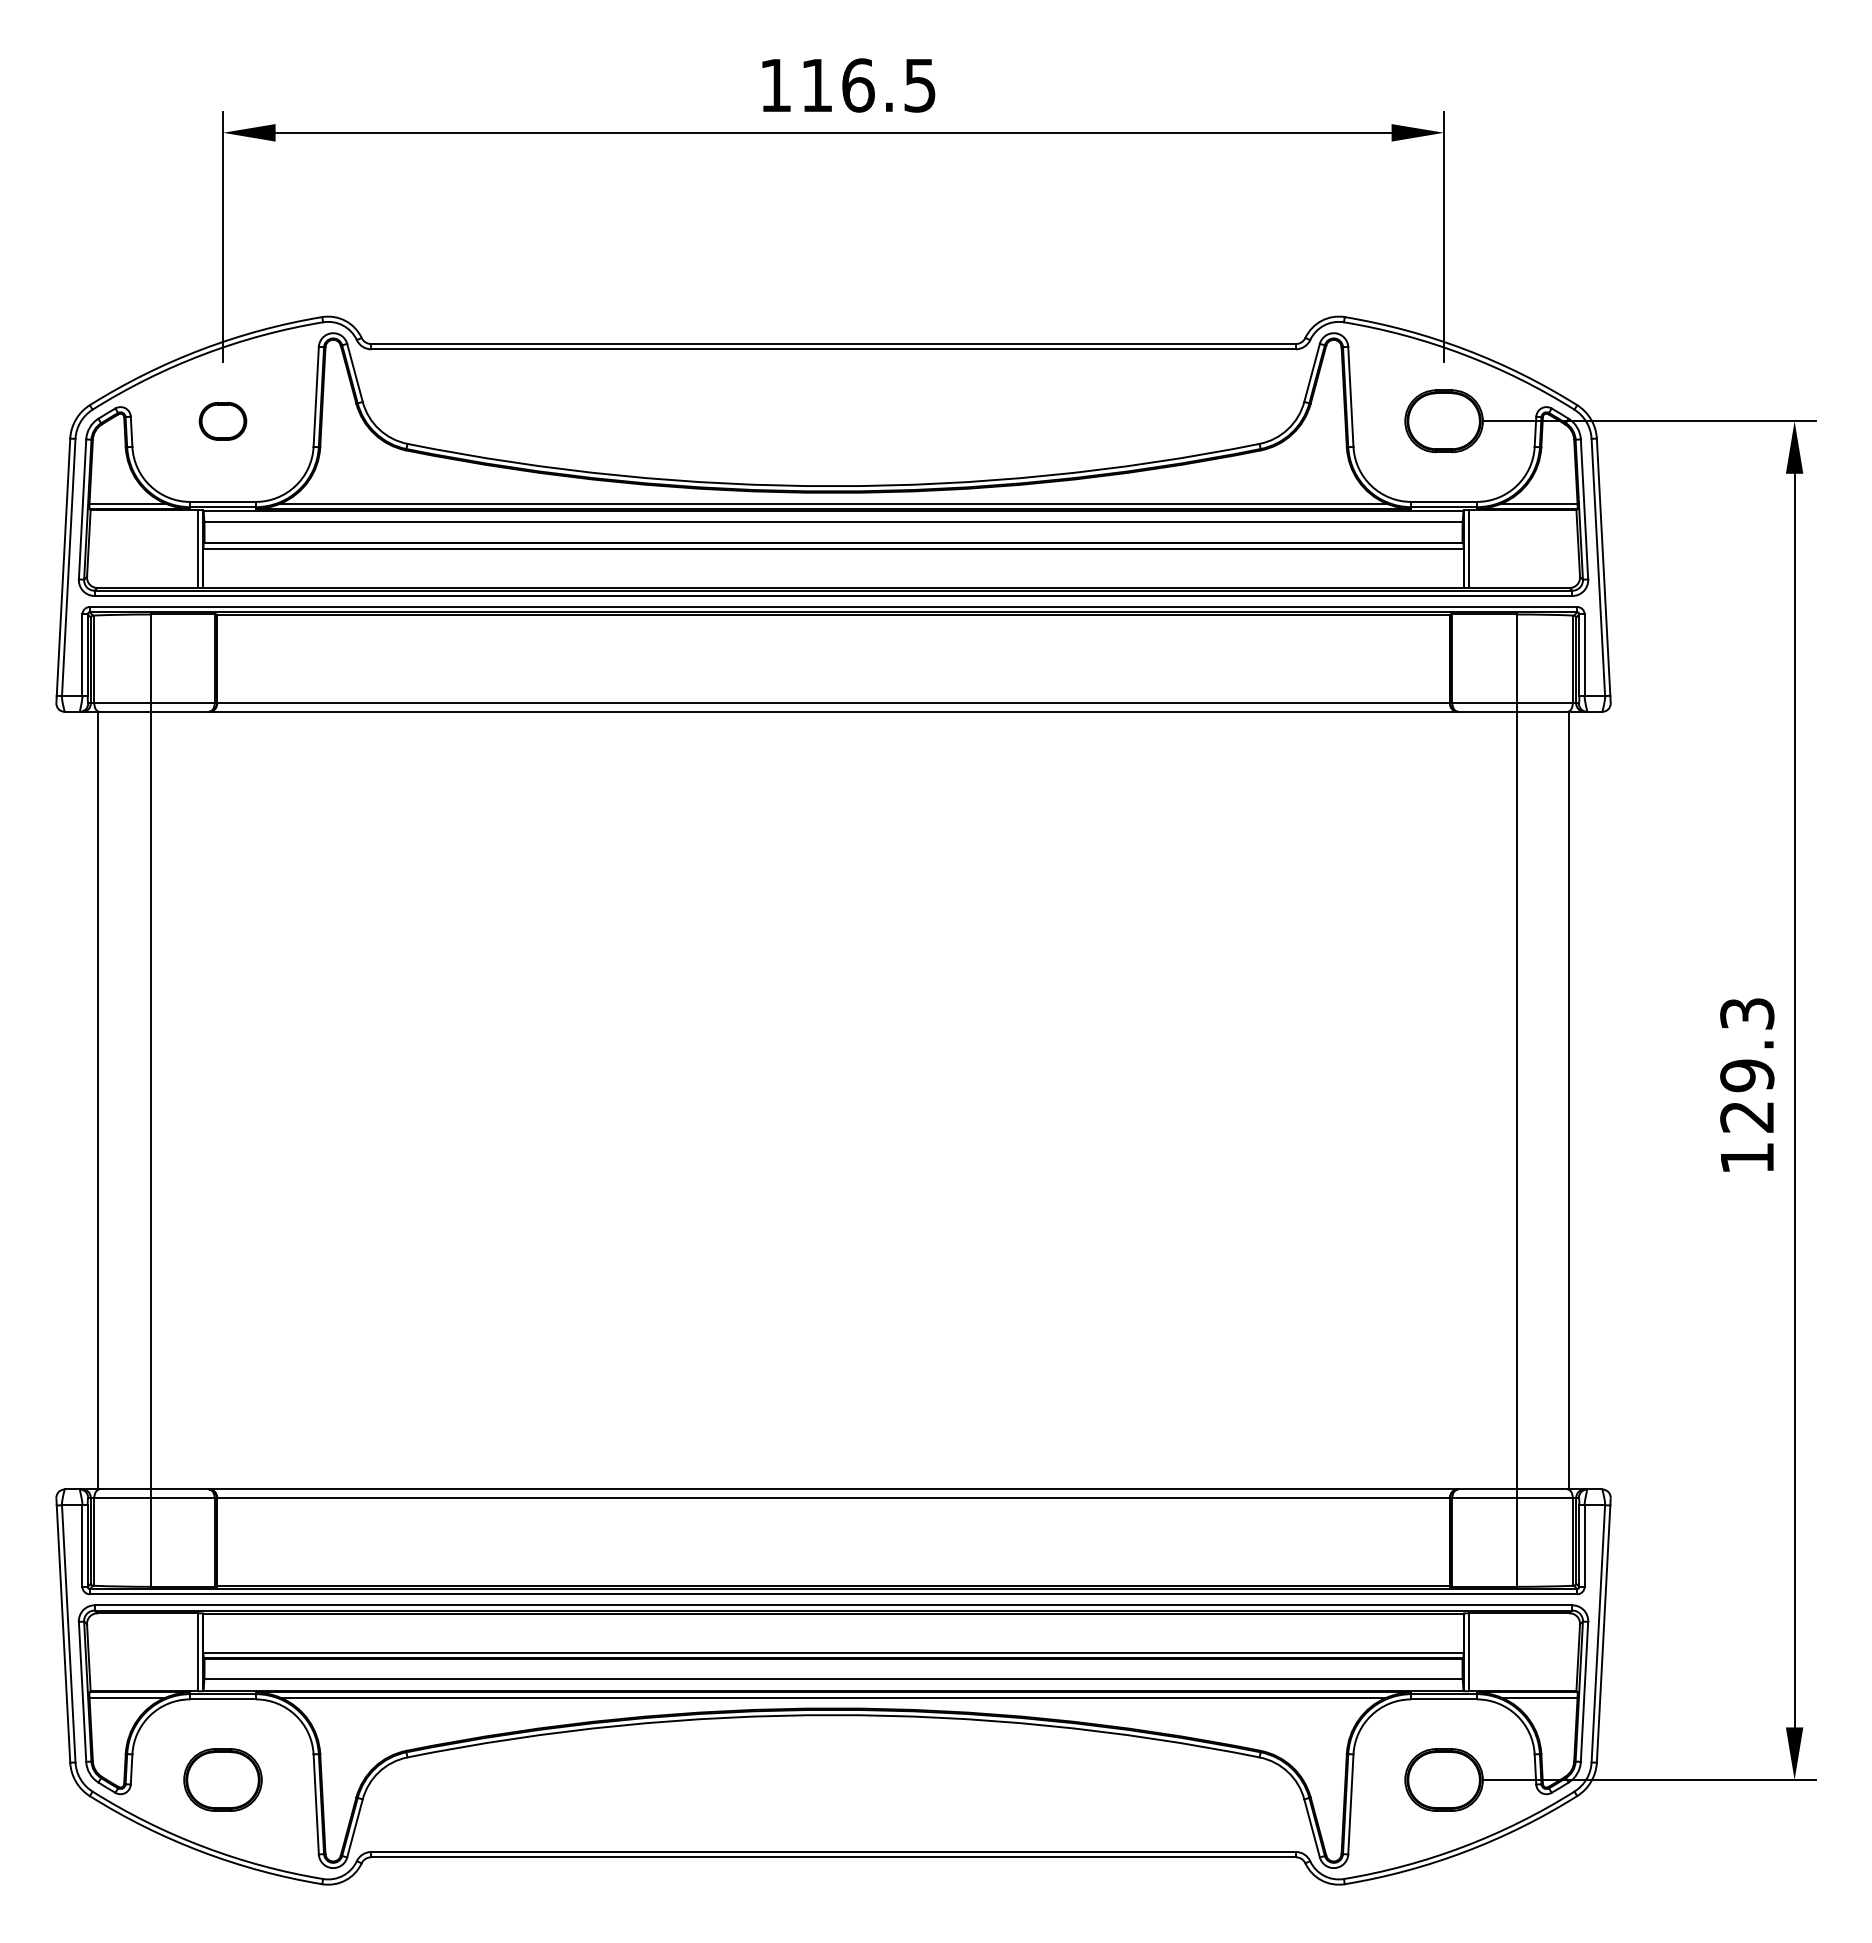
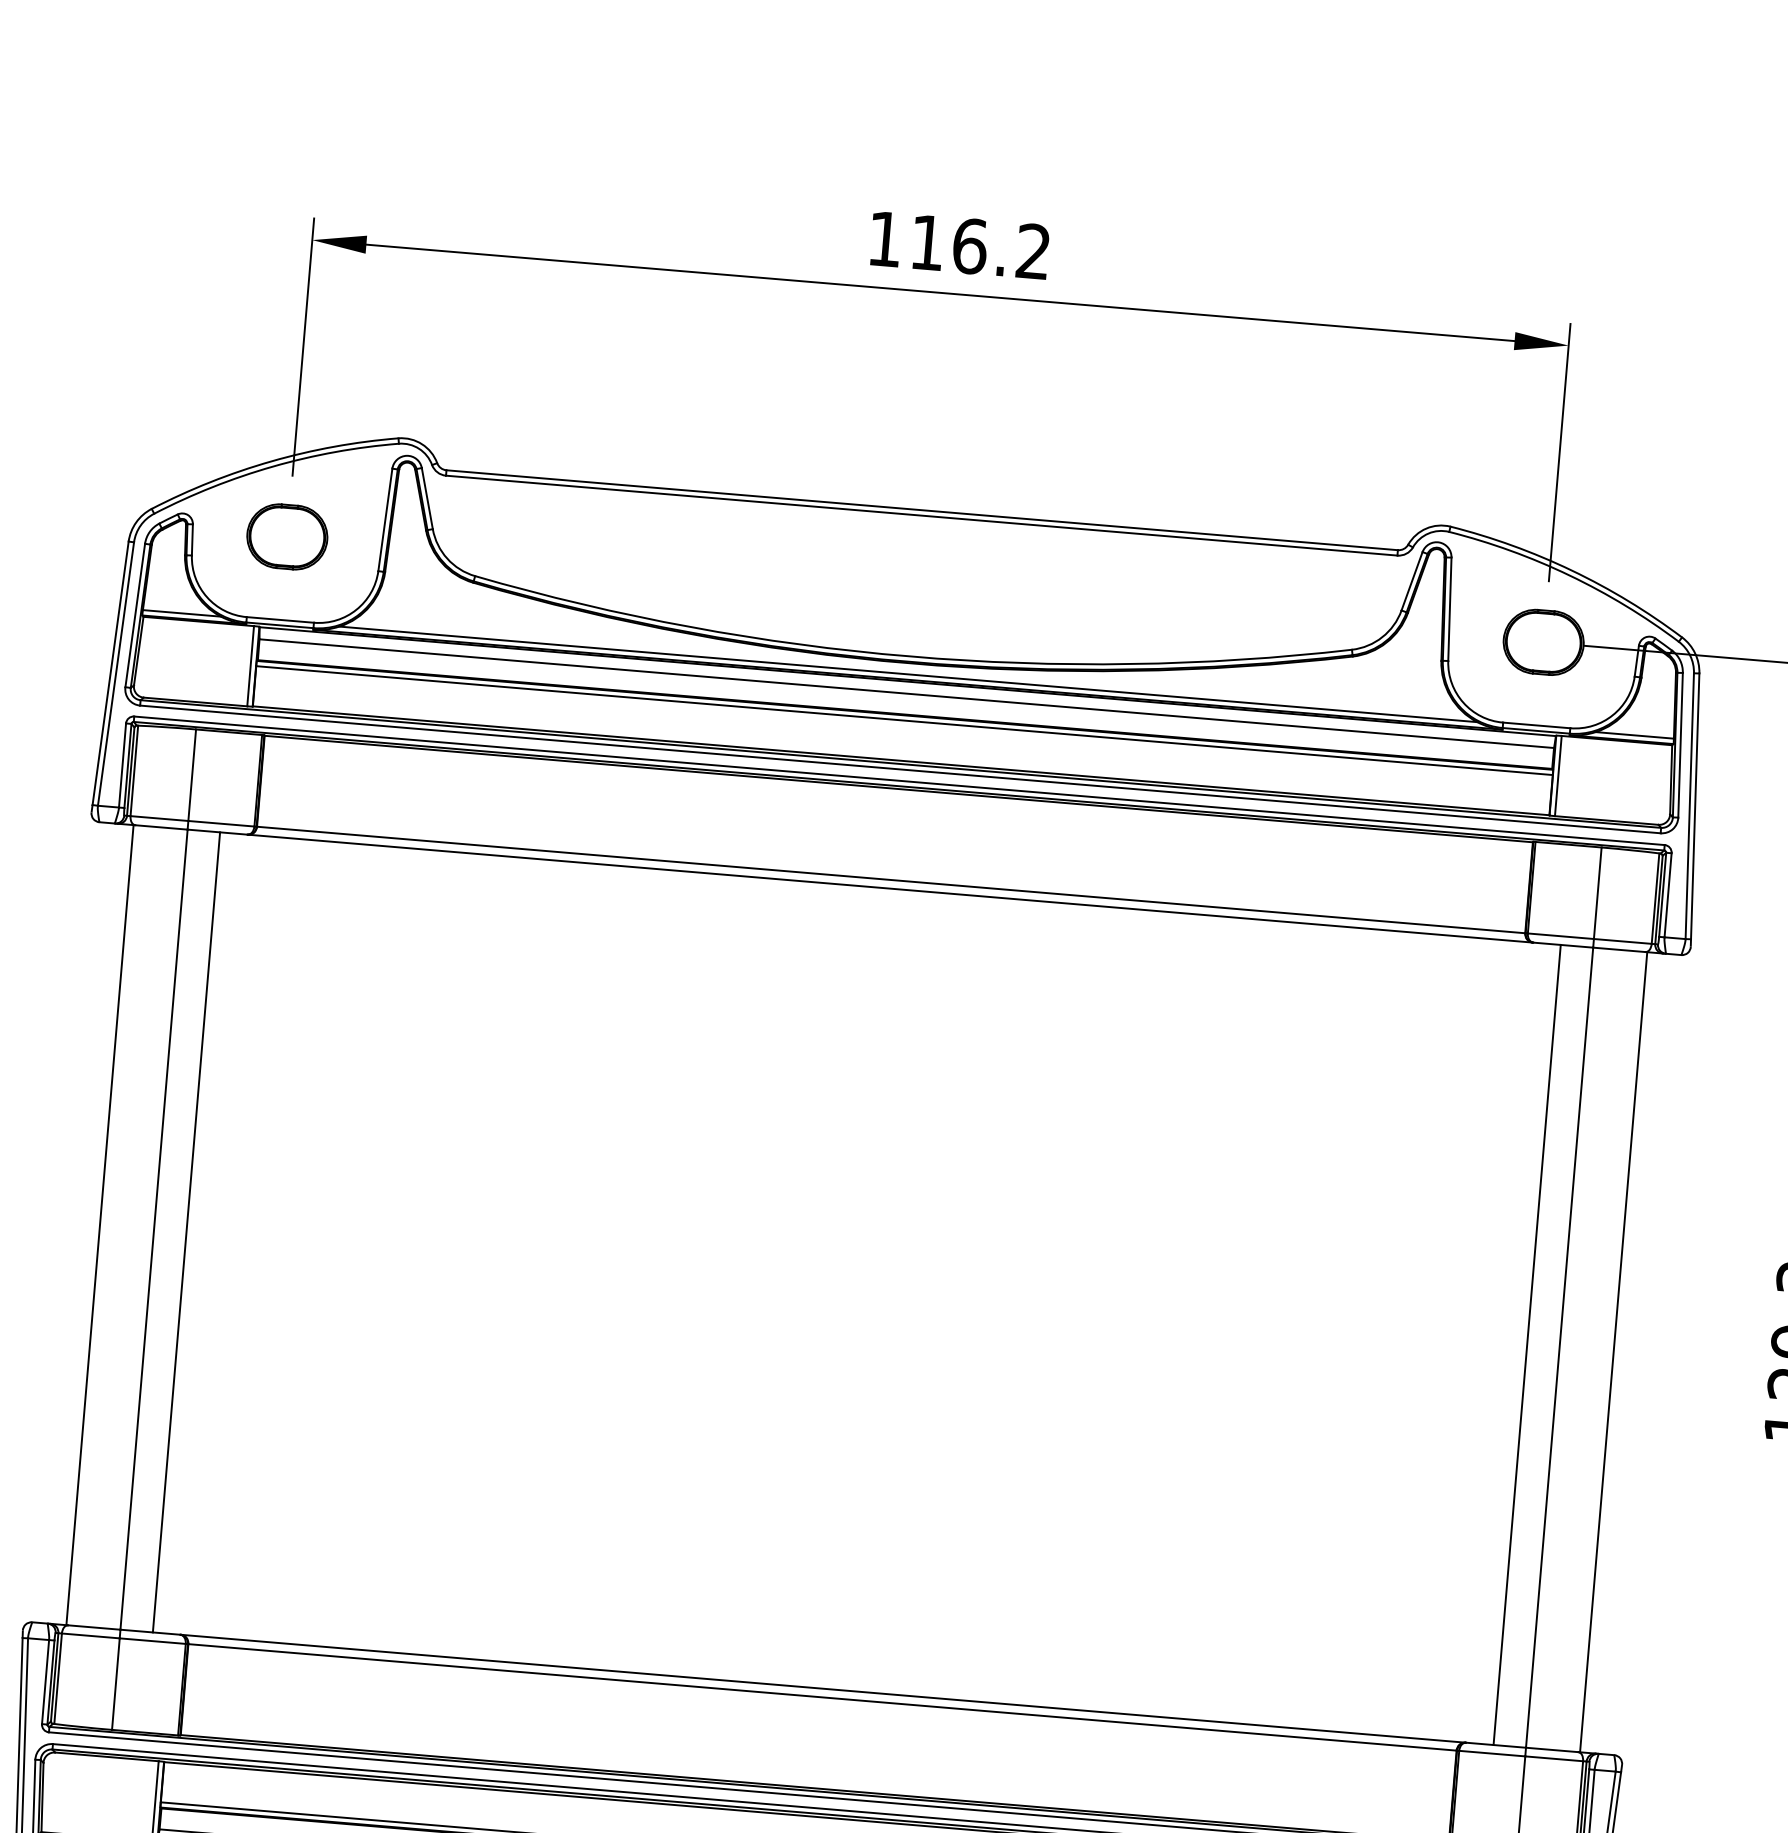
text: (919, 85) -> (1032, 251), 116.5 -> 116.2
part: (222, 421) -> (286, 537), size x1.67
line: (182, 1100) -> (186, 1232), added
line: (1485, 1100) -> (1527, 1344), added

